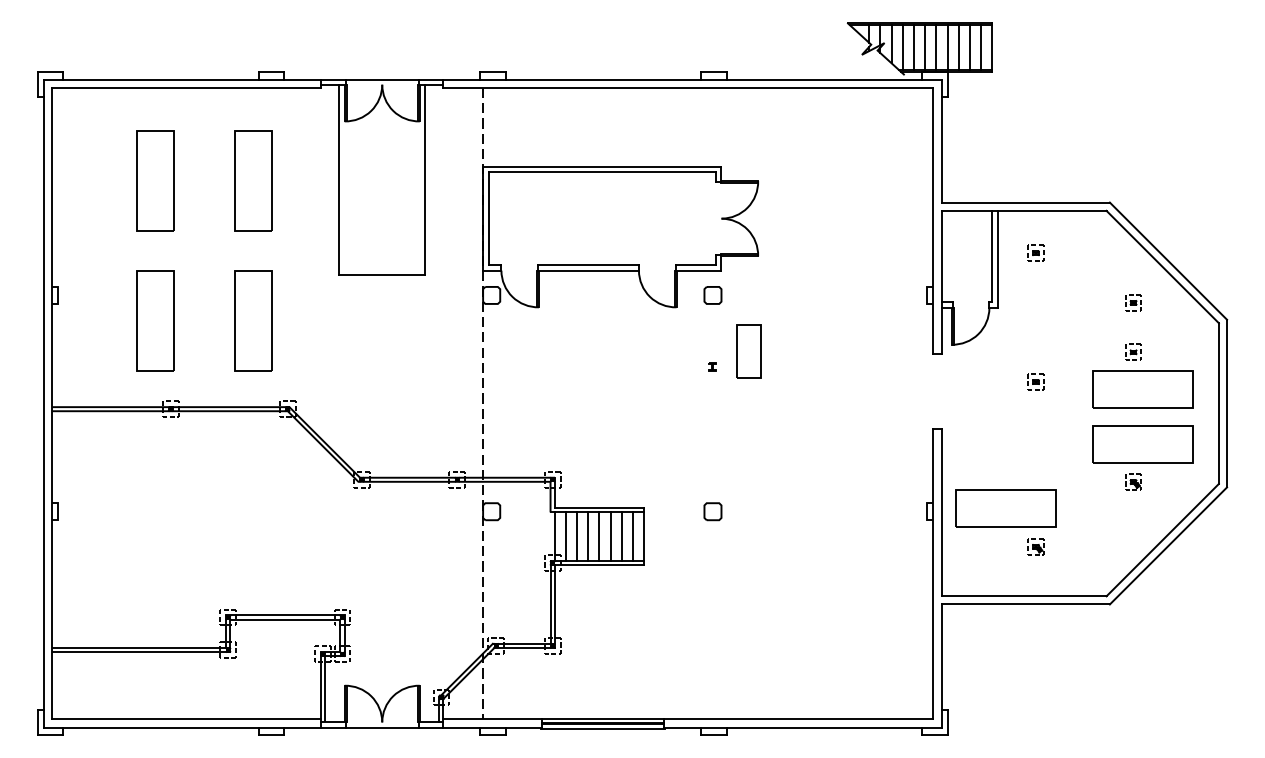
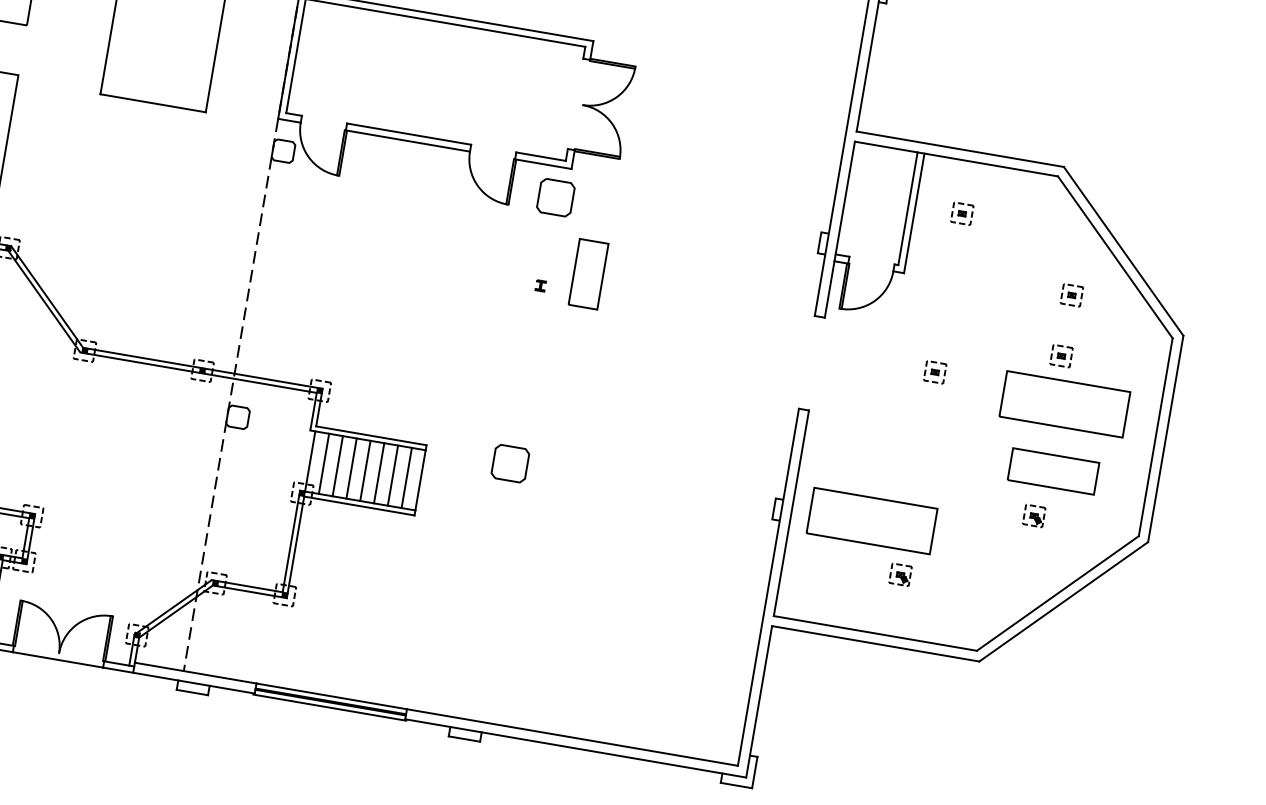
part: (712, 295) -> (555, 197), size x1.6
part: (1142, 444) -> (1053, 471), size x0.7
part: (712, 511) -> (509, 463), size x1.6

